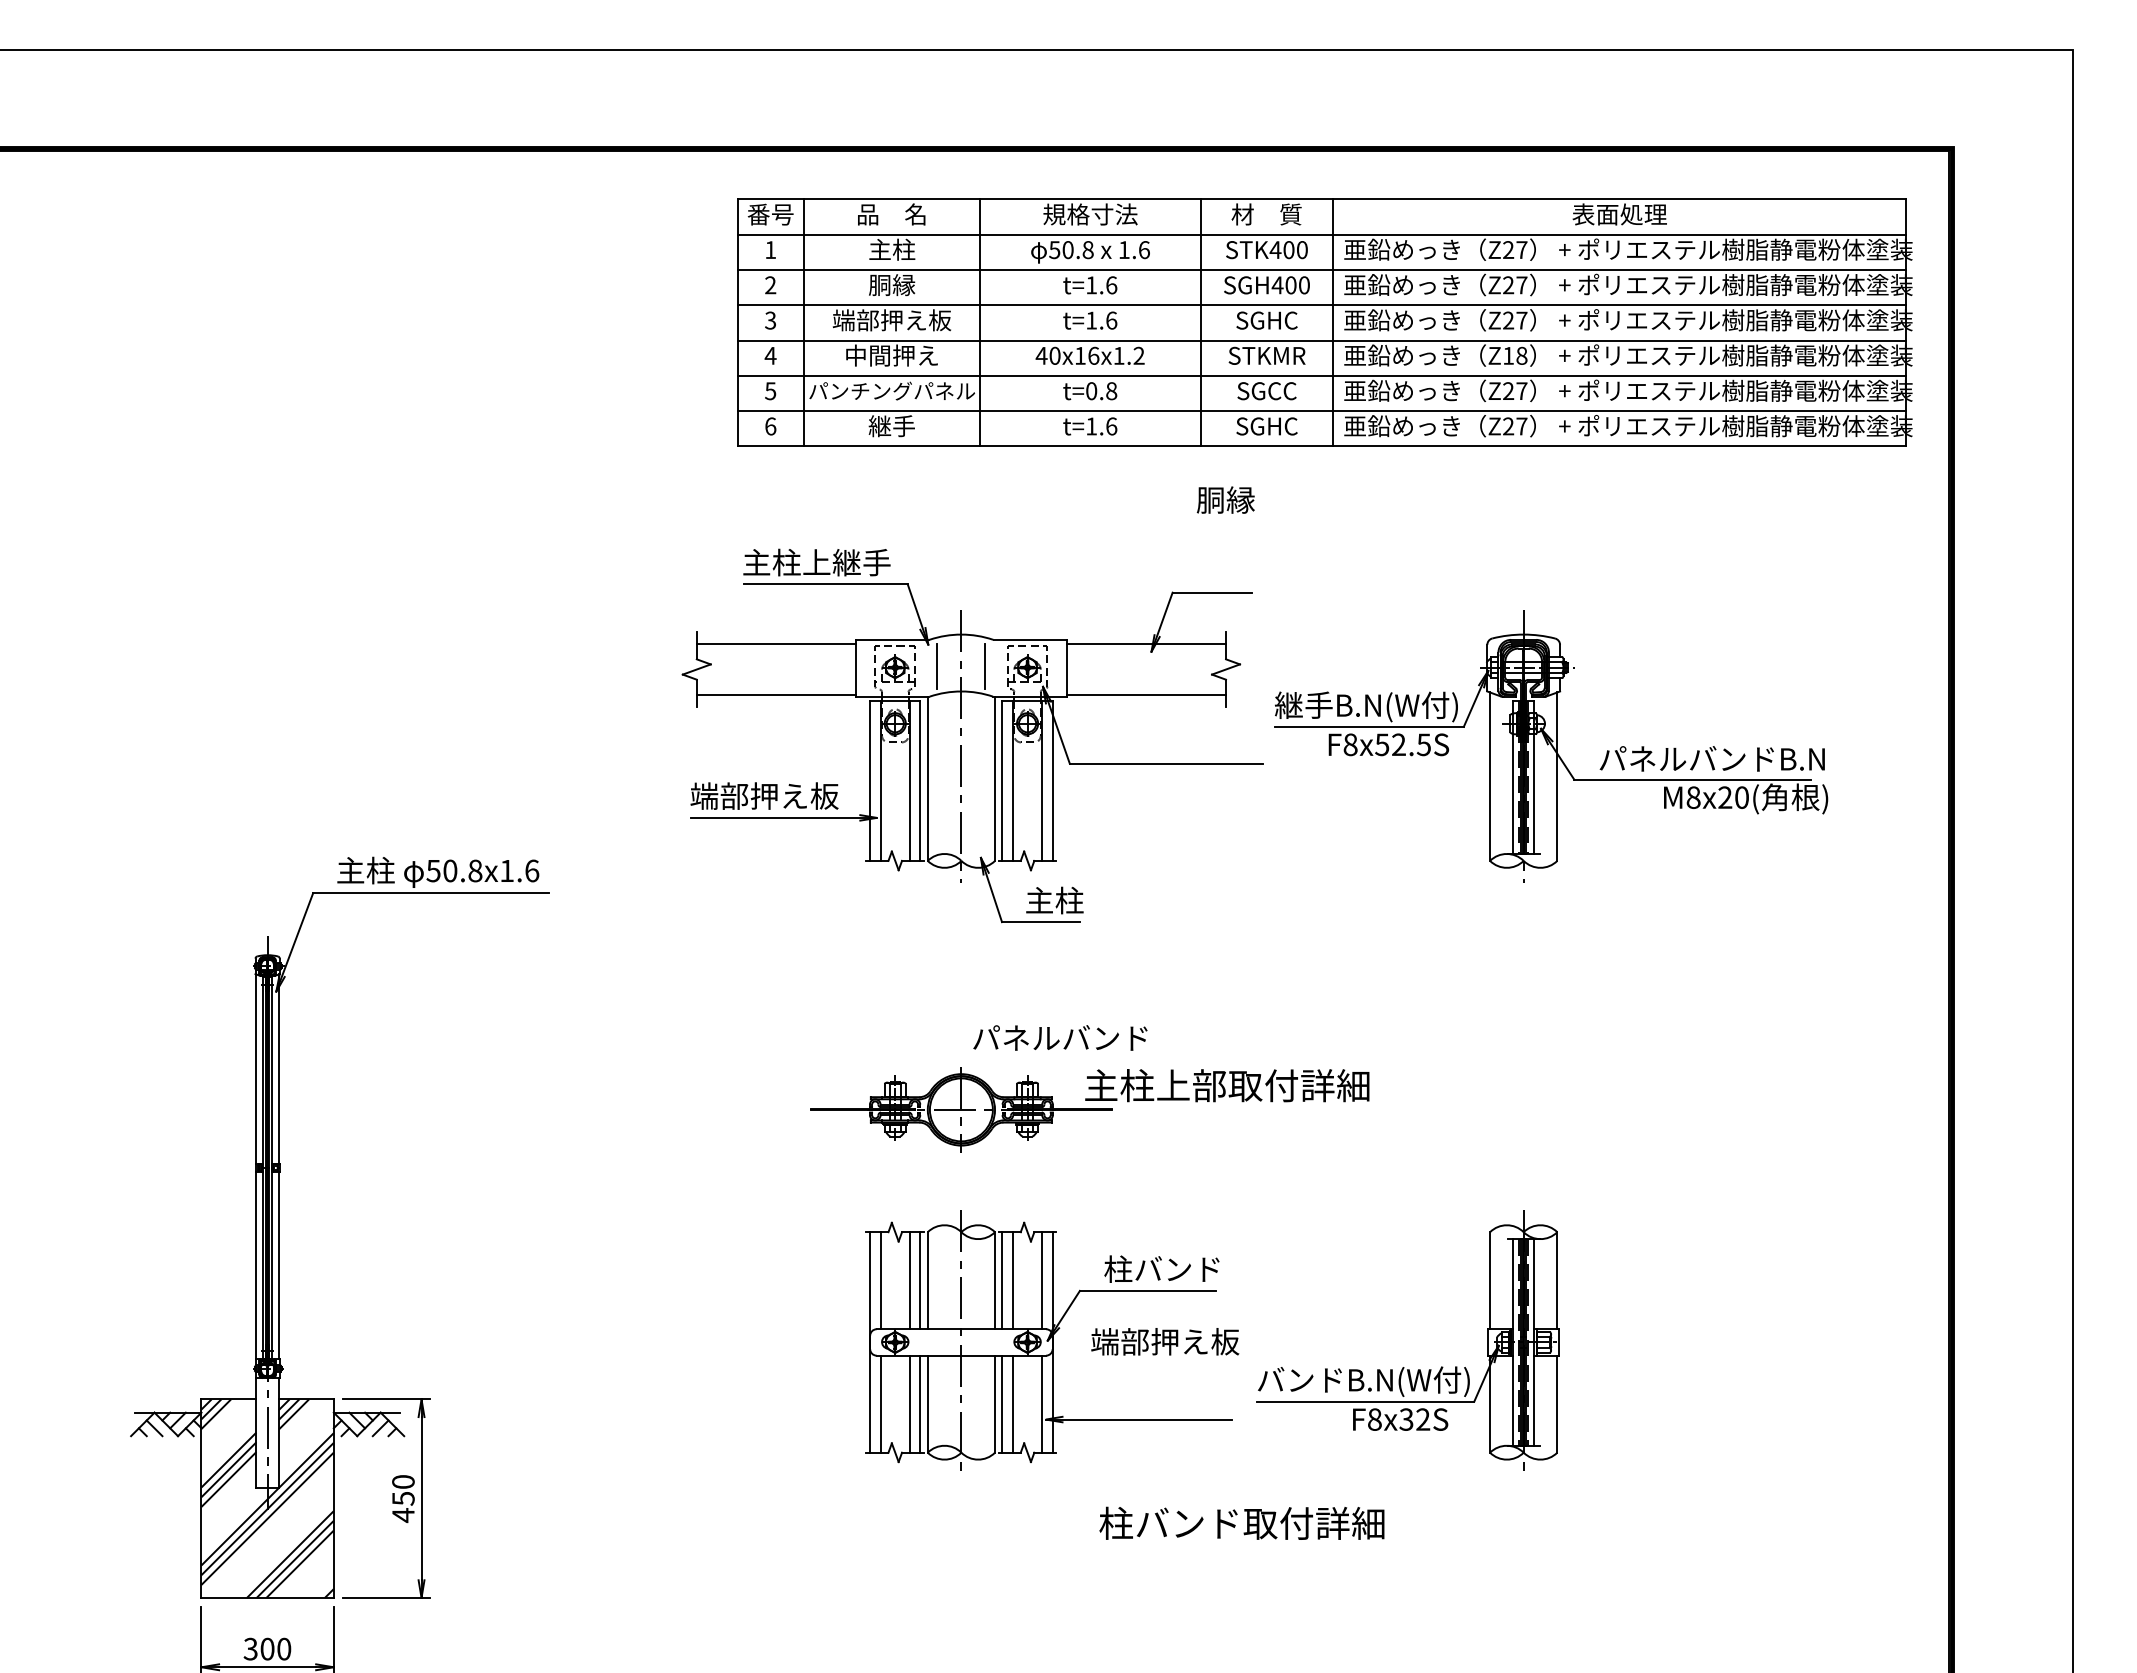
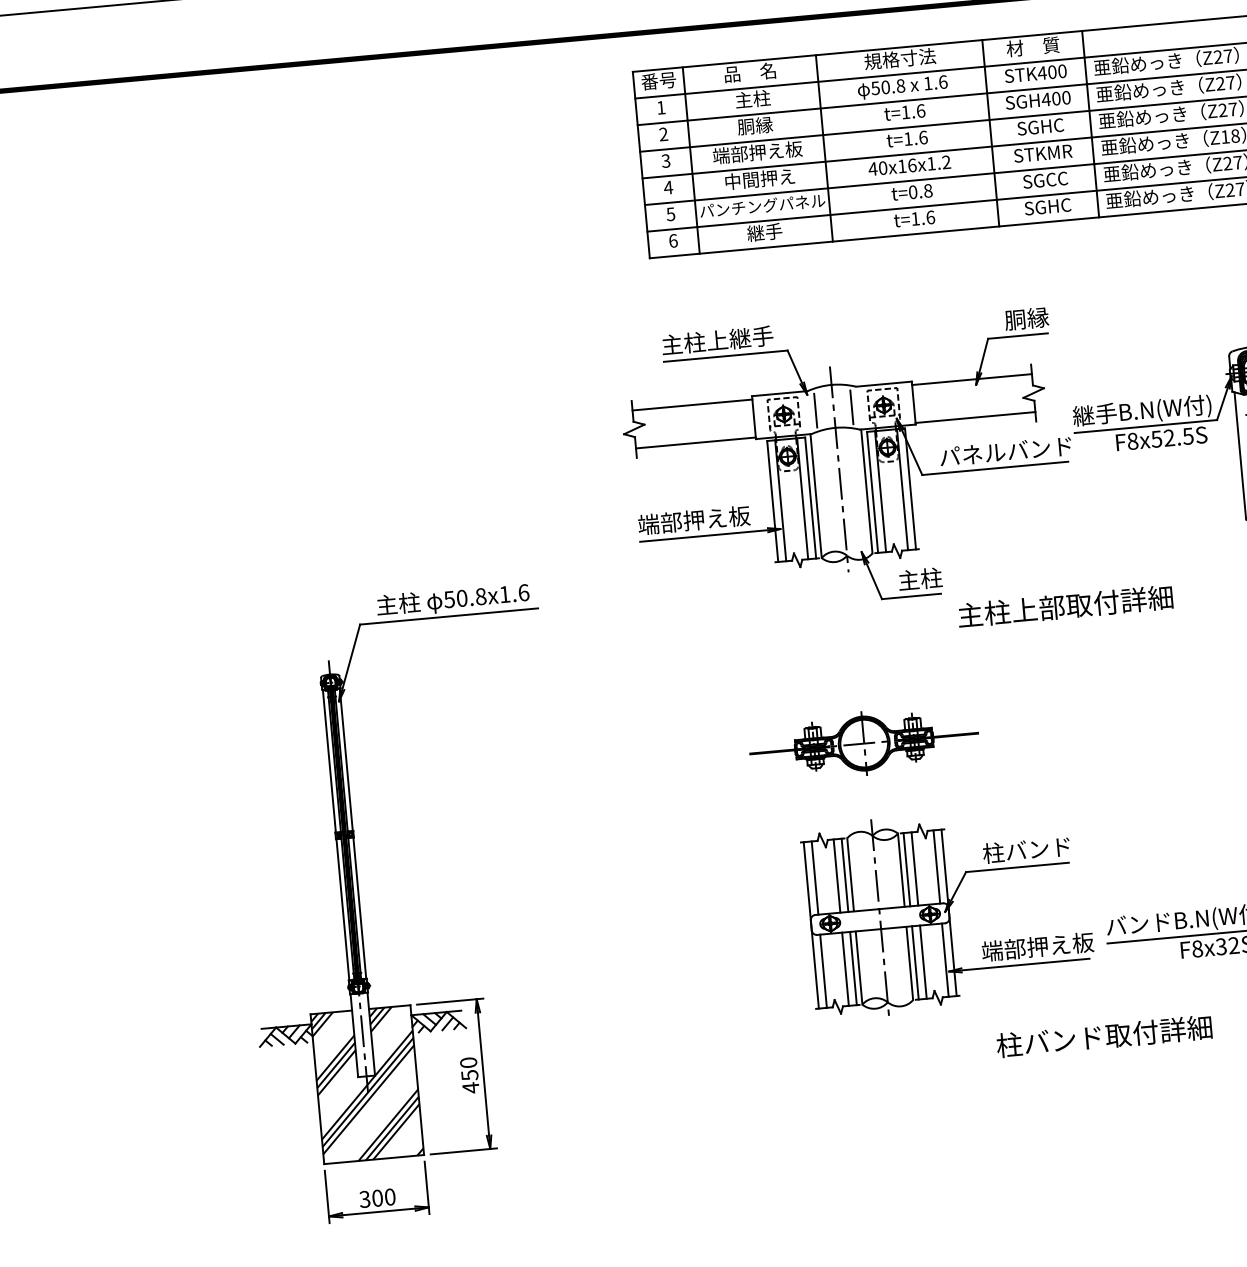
text: (1225, 499) -> (1026, 318), moved
text: (1060, 1037) -> (1005, 451), moved
text: (1227, 1085) -> (1065, 606), moved
text: (1165, 1341) -> (1037, 946), moved

